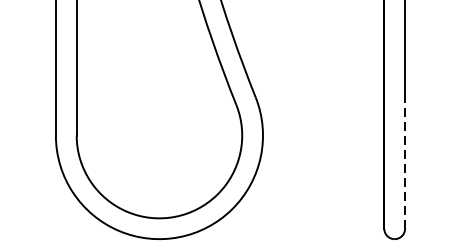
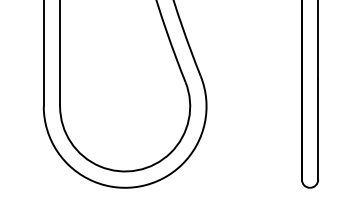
line: (405, 163) -> (318, 128), dashed -> solid

